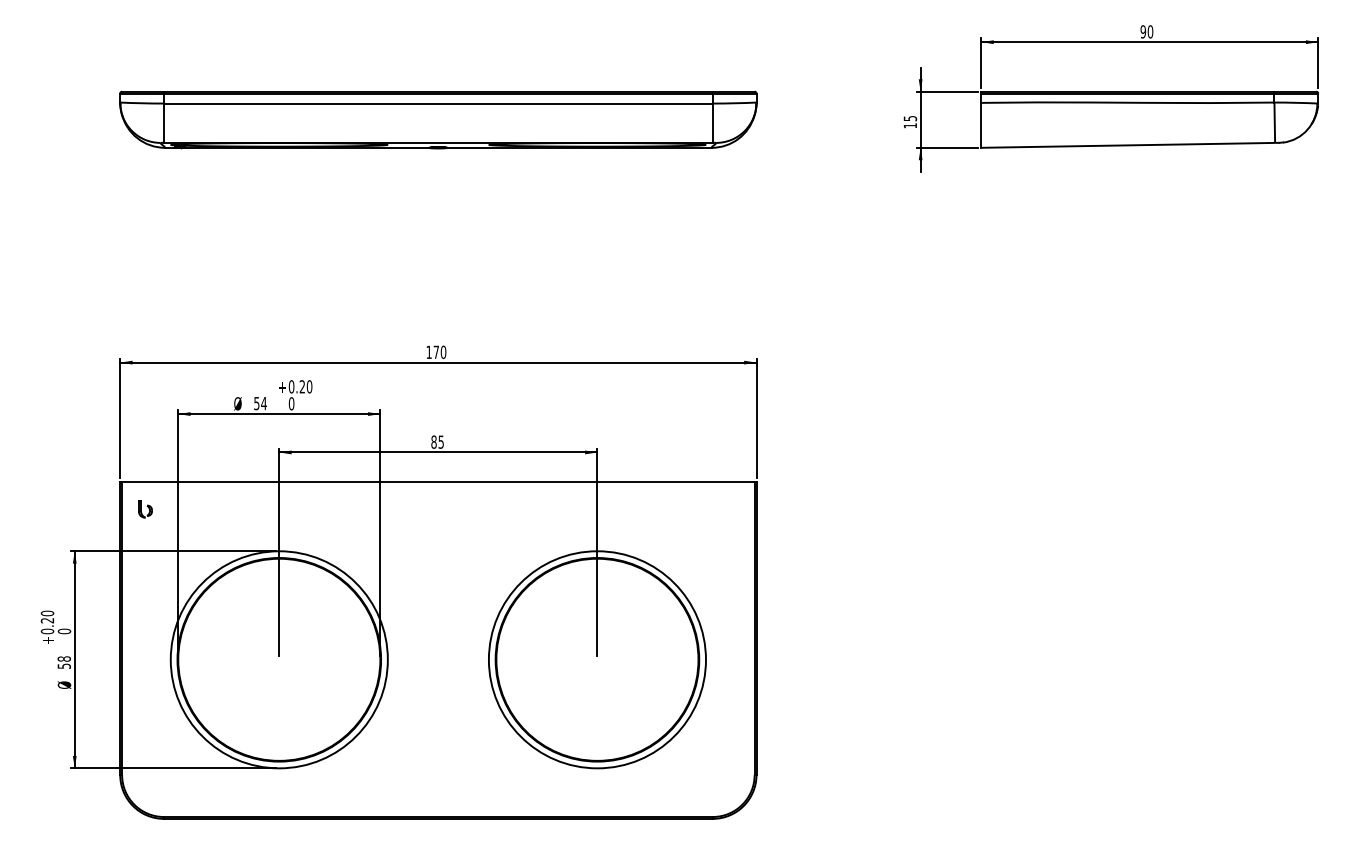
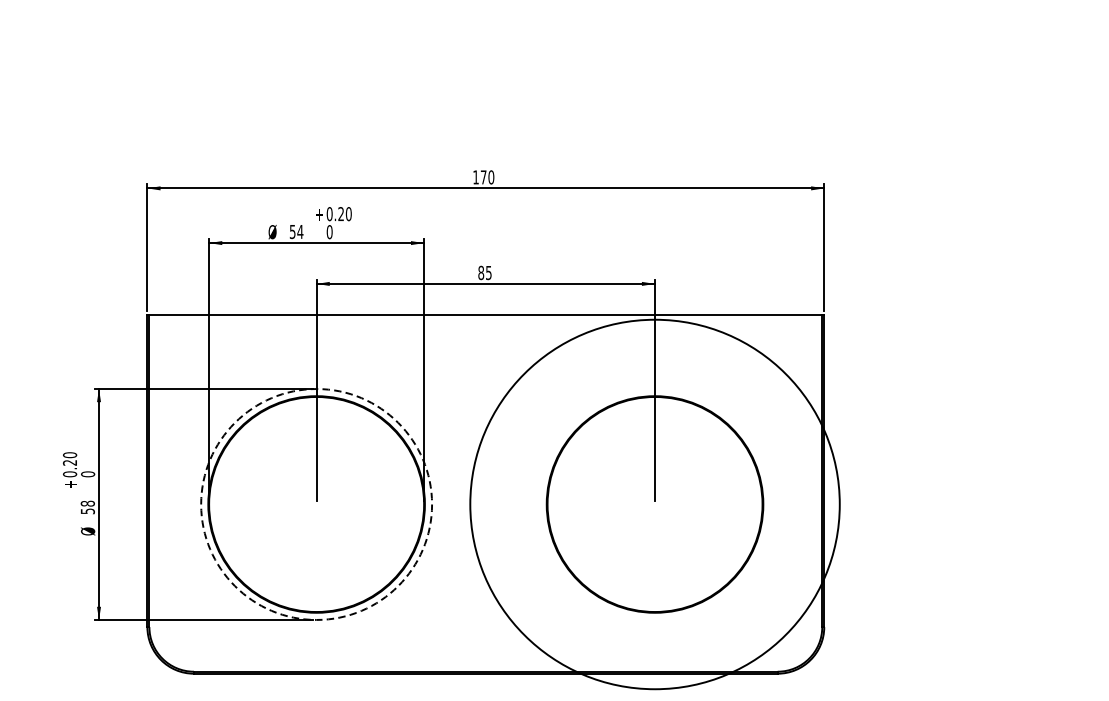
part: (145, 509) -> (174, 344), removed
circle: (278, 659) -> (315, 504), solid -> dashed
circle: (596, 659) -> (654, 504), size x1.6

